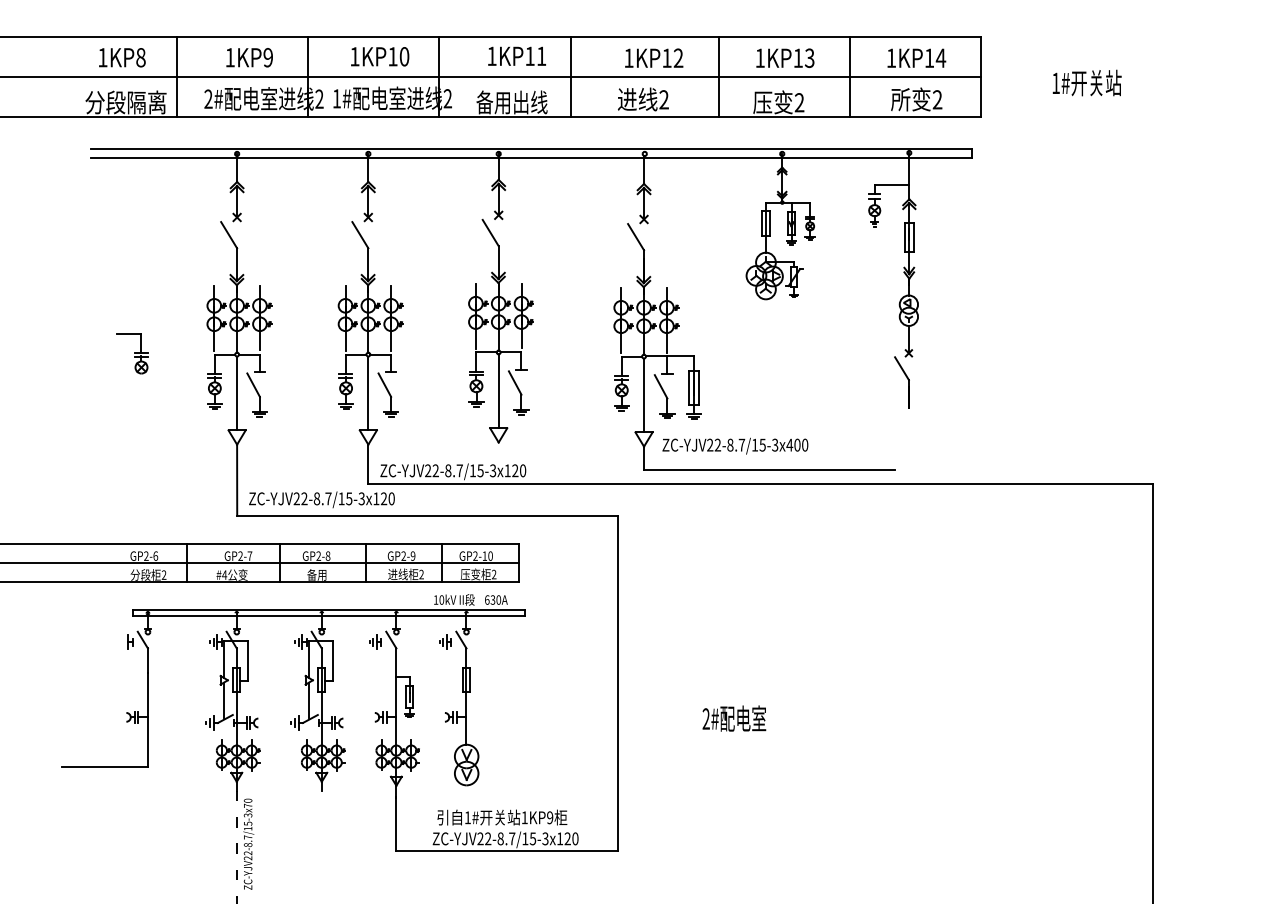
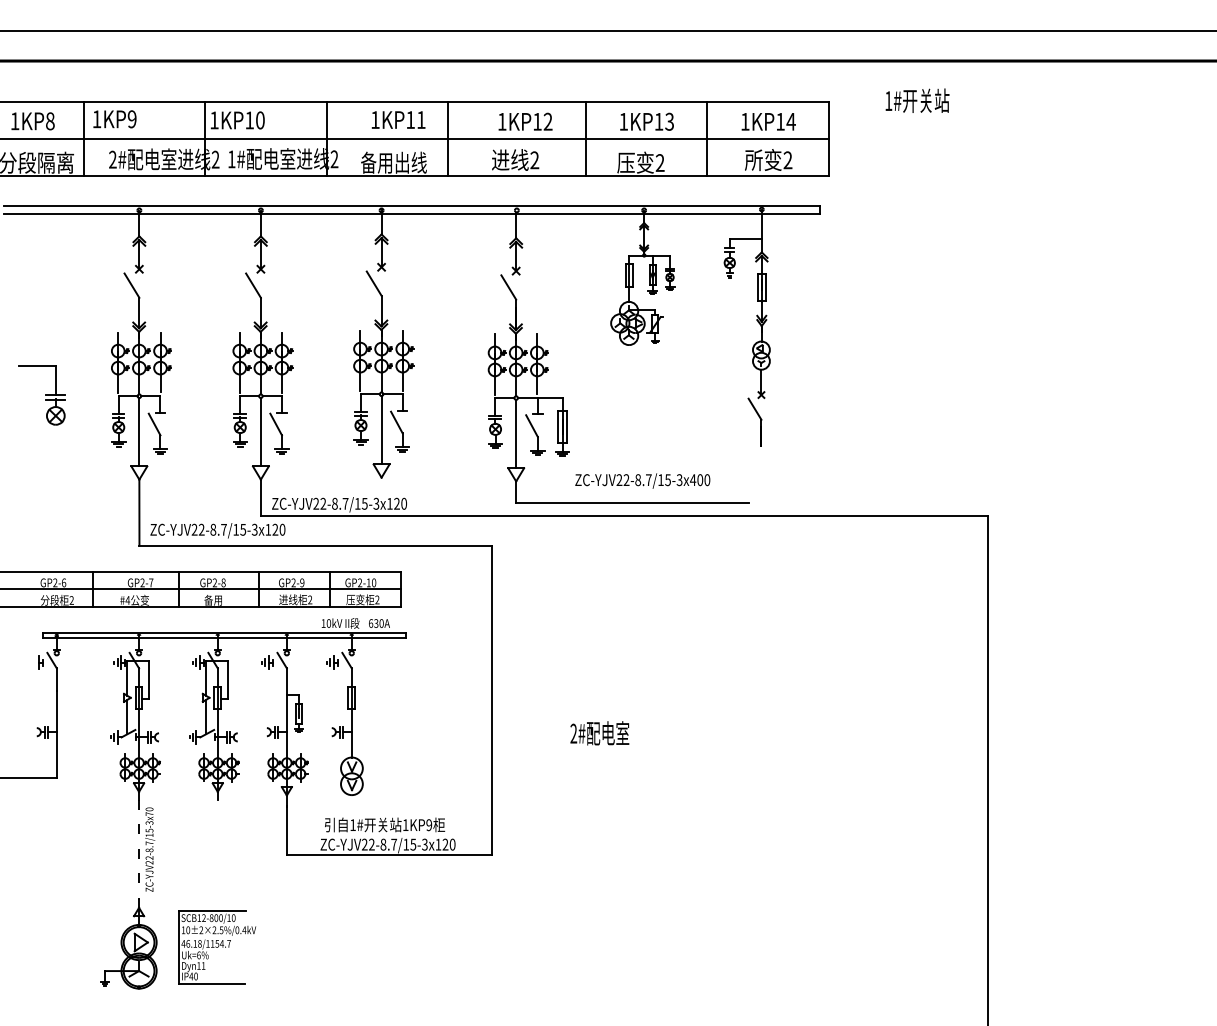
text: (379, 56) -> (237, 120), moved
text: (249, 57) -> (114, 119), moved
text: (1087, 82) -> (917, 100), moved
part: (132, 353) -> (42, 395), size x1.6
text: (735, 445) -> (642, 480), moved

